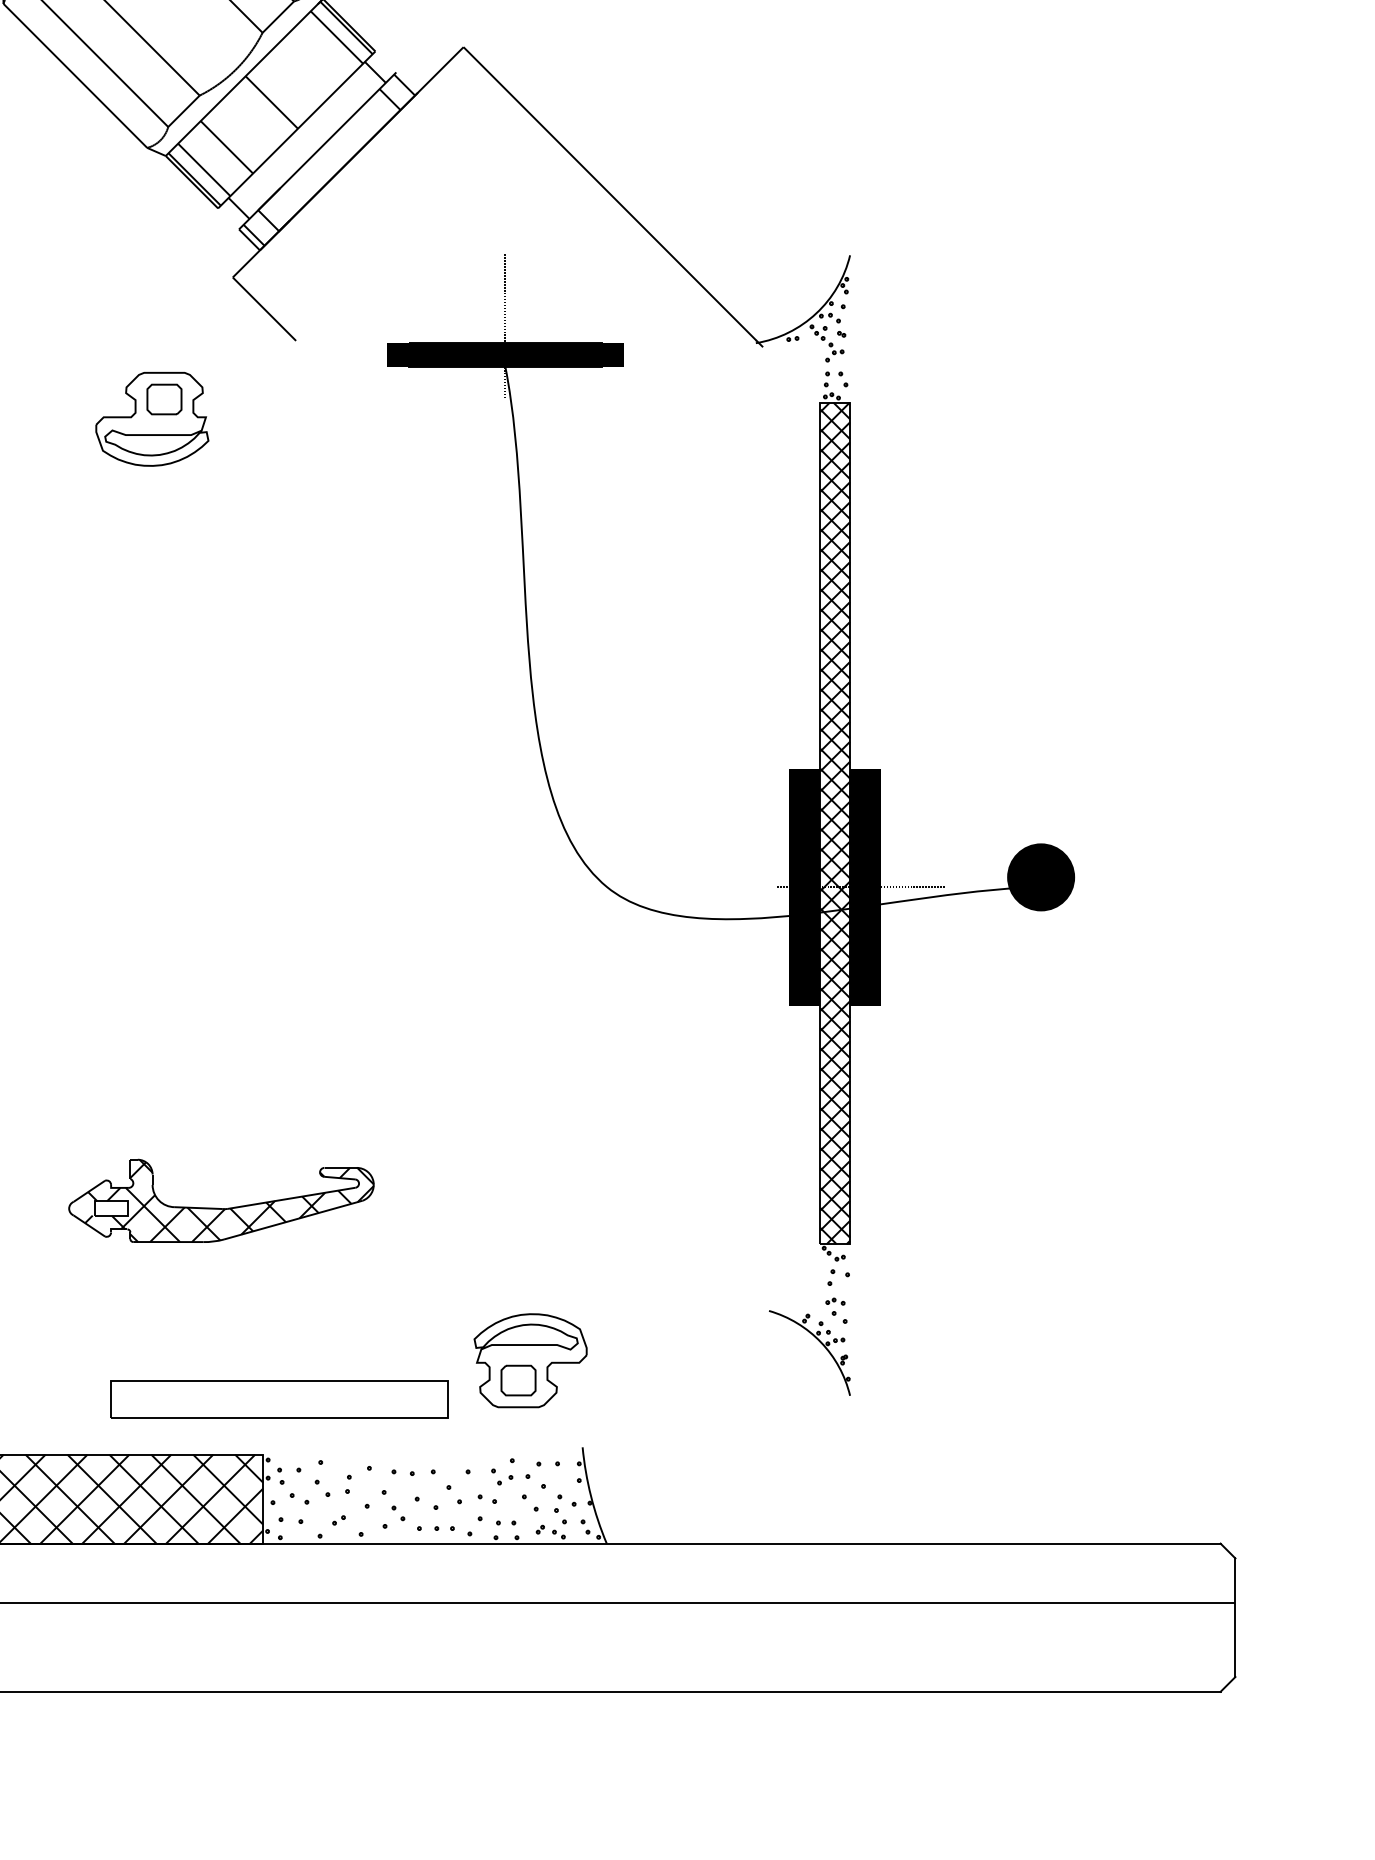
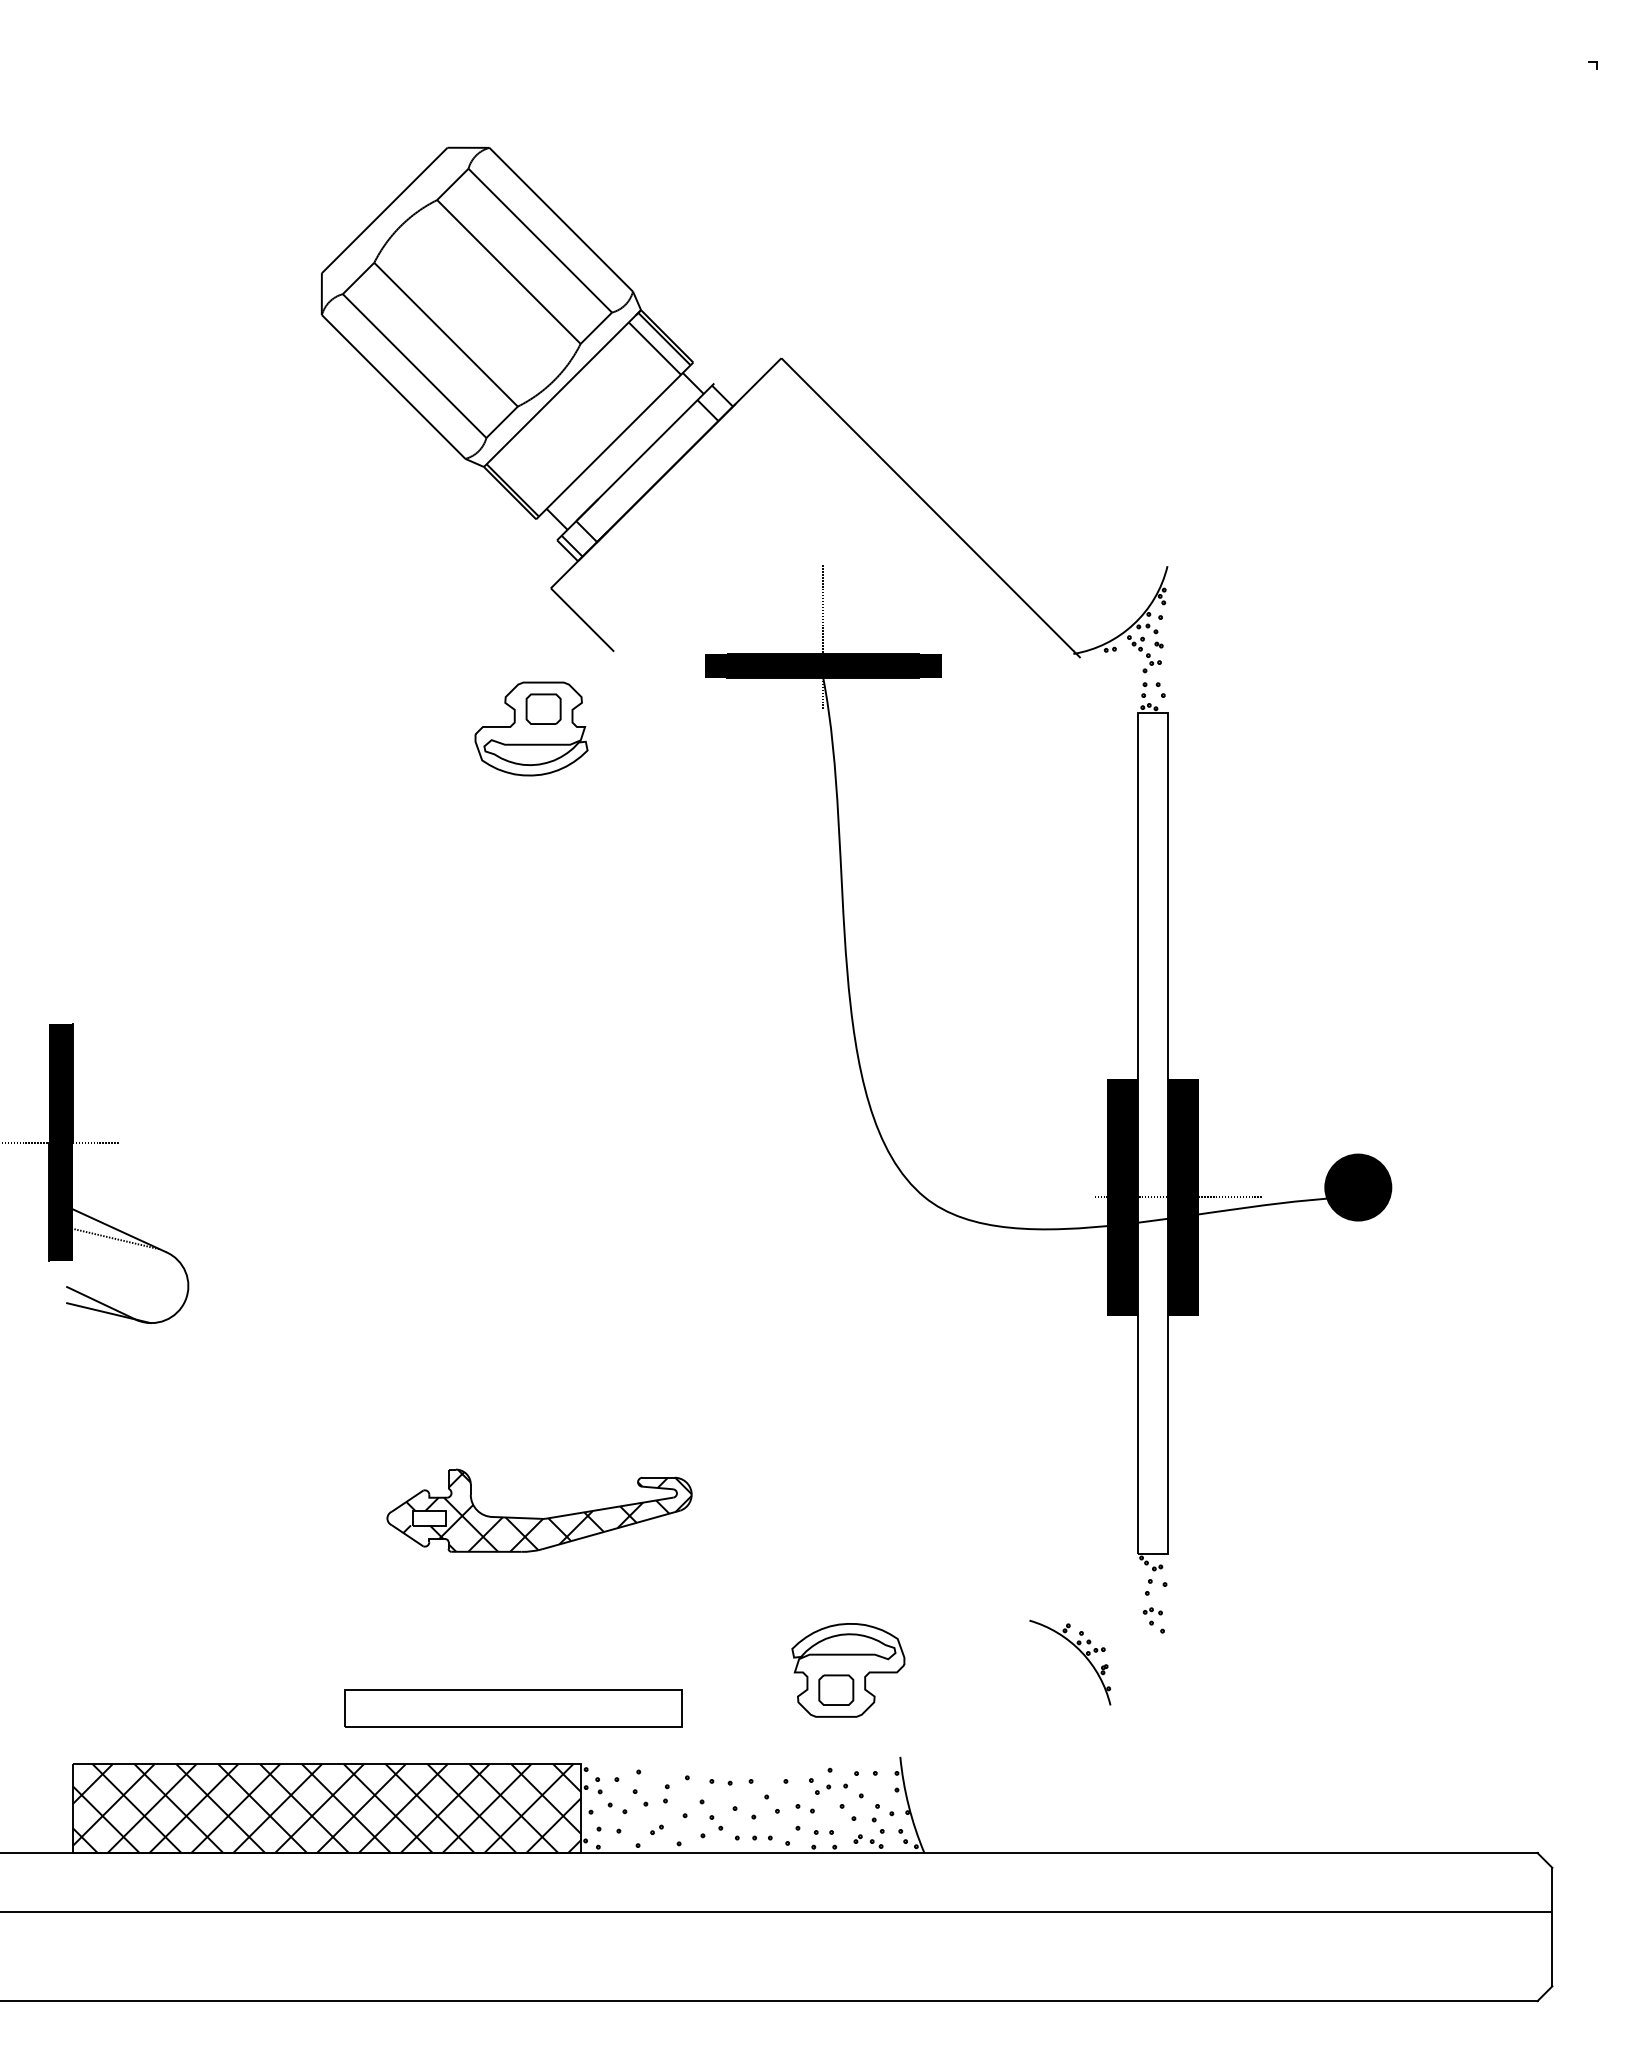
line: (271, 102) -> (589, 413), removed
line: (226, 147) -> (544, 458), removed
line: (204, 169) -> (522, 480), removed
part: (152, 418) -> (531, 728), moved
hatch: (835, 823) -> (1152, 1133), removed
part: (820, 1342) -> (1080, 1652), moved
part: (279, 1398) -> (513, 1708), moved

